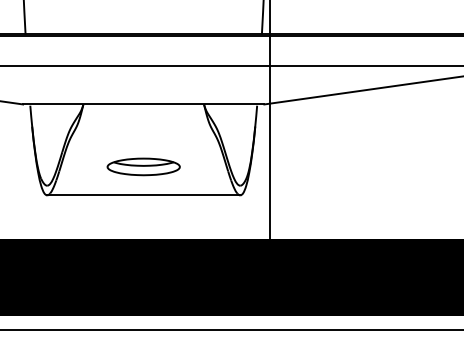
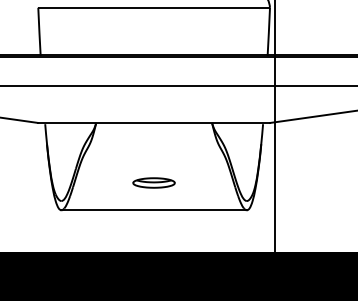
part: (143, 166) -> (153, 182), size x0.6

